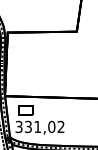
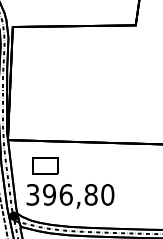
text: (44, 126) -> (78, 194), 331,02 -> 396,80

